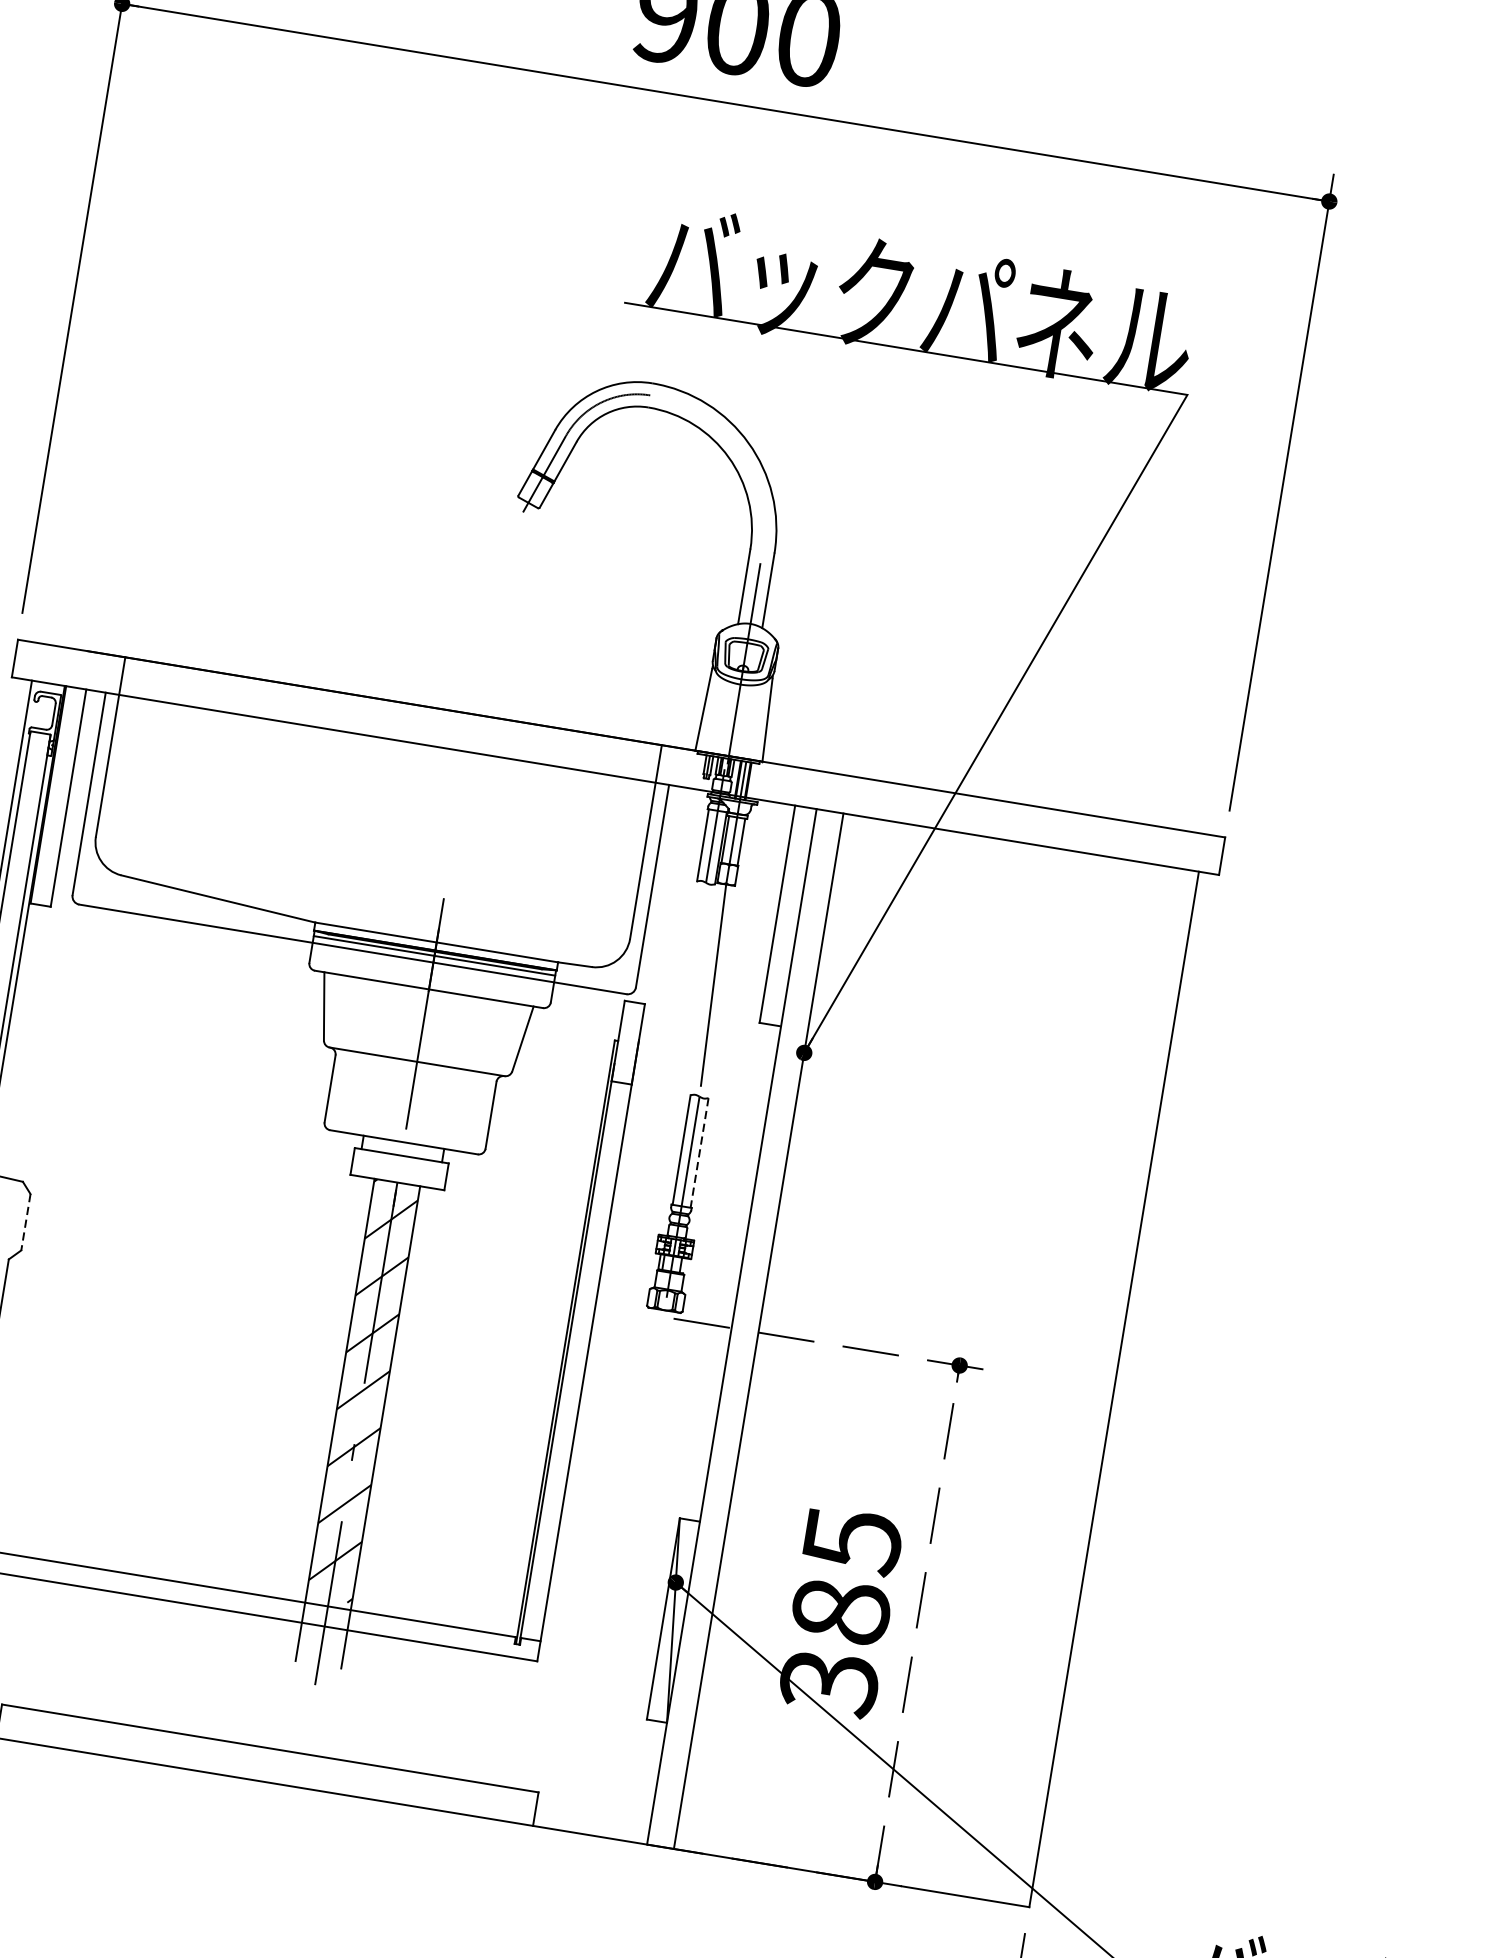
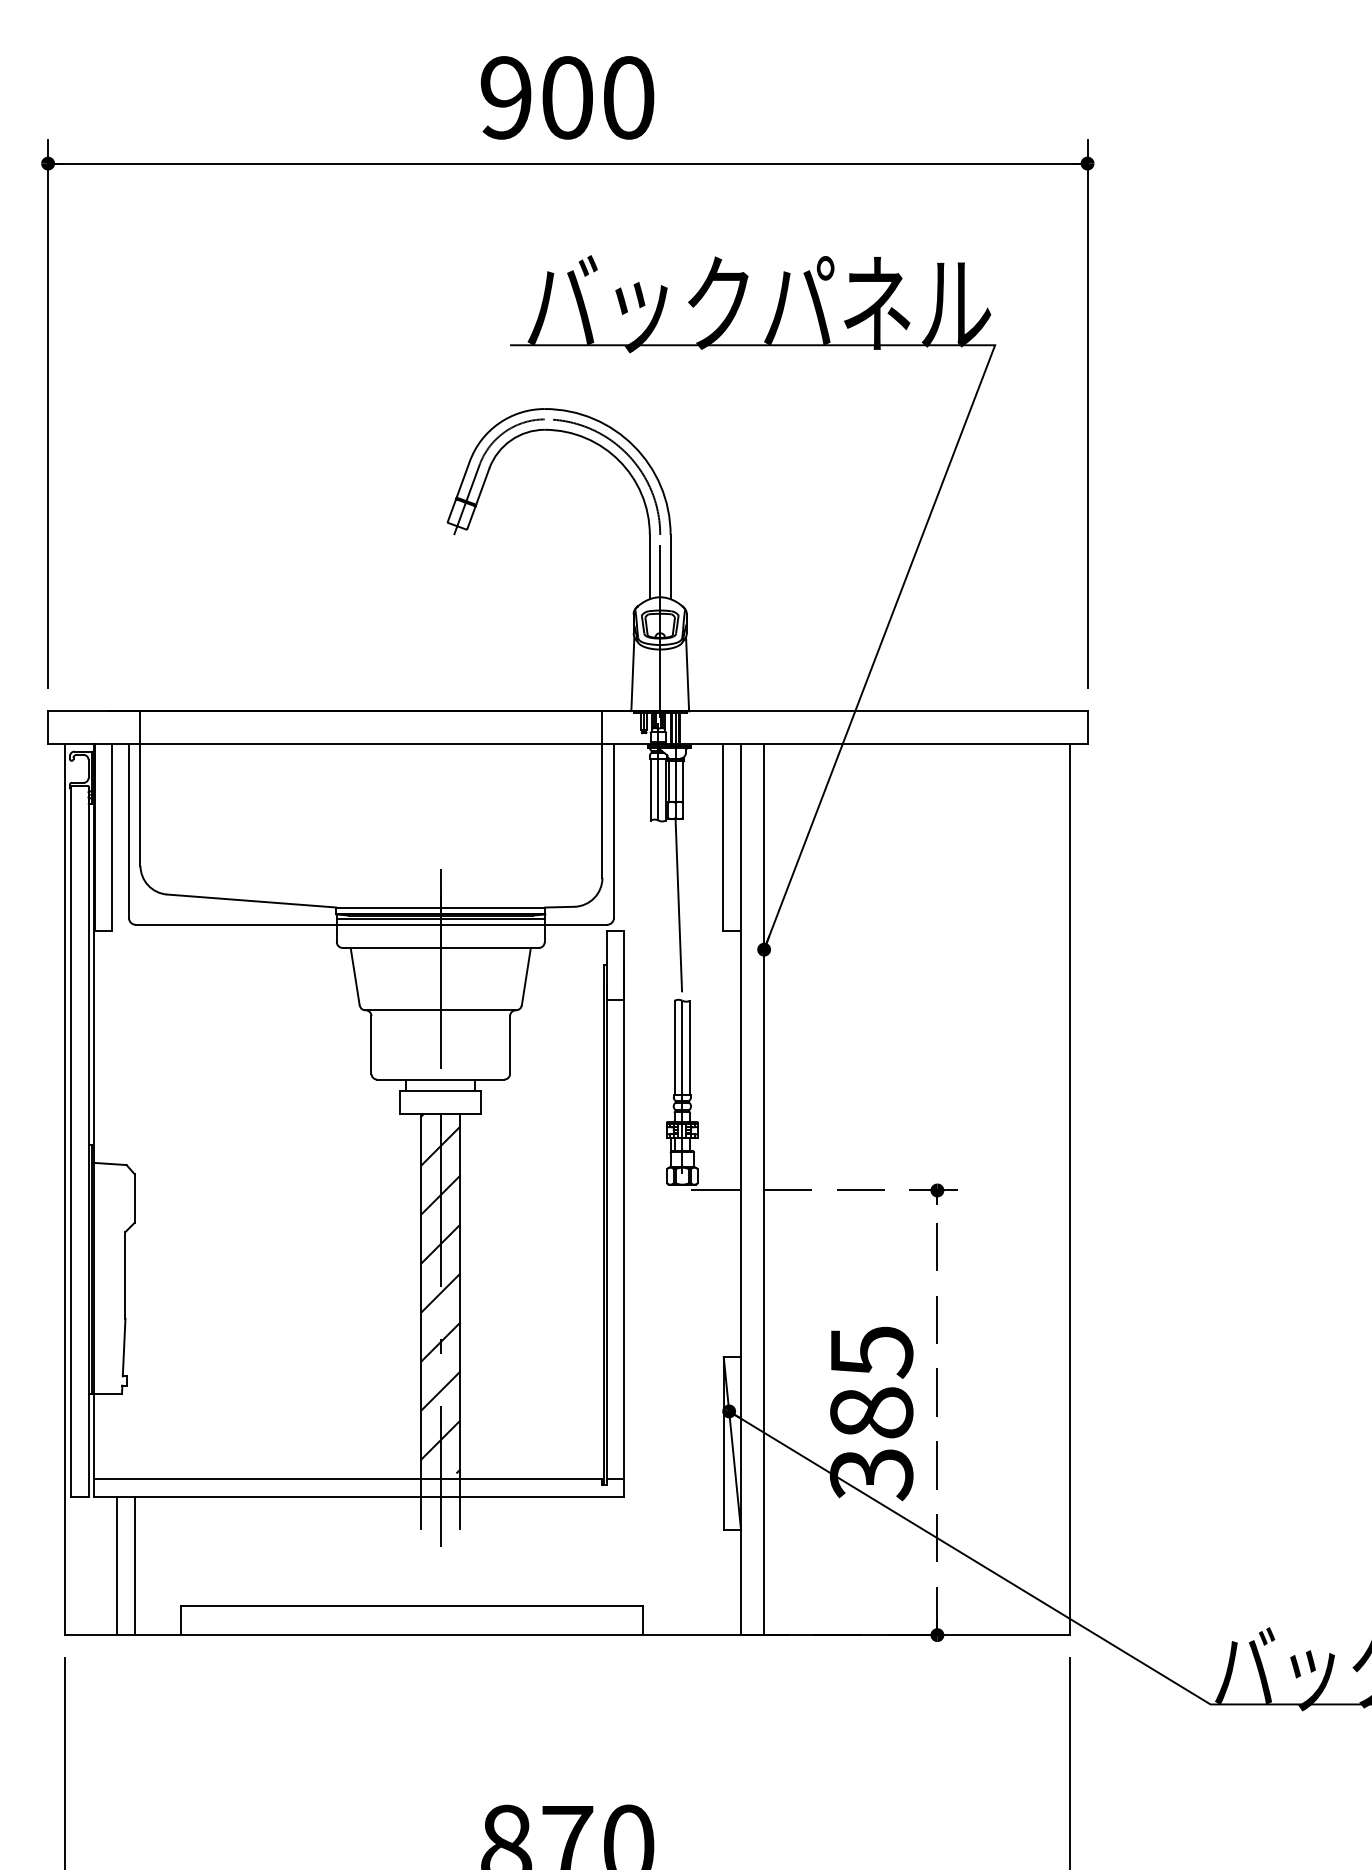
arc: (742, 458) -> (630, 459), added
line: (699, 1153) -> (690, 1048), dashed -> solid
line: (25, 1223) -> (134, 1199), dashed -> solid

